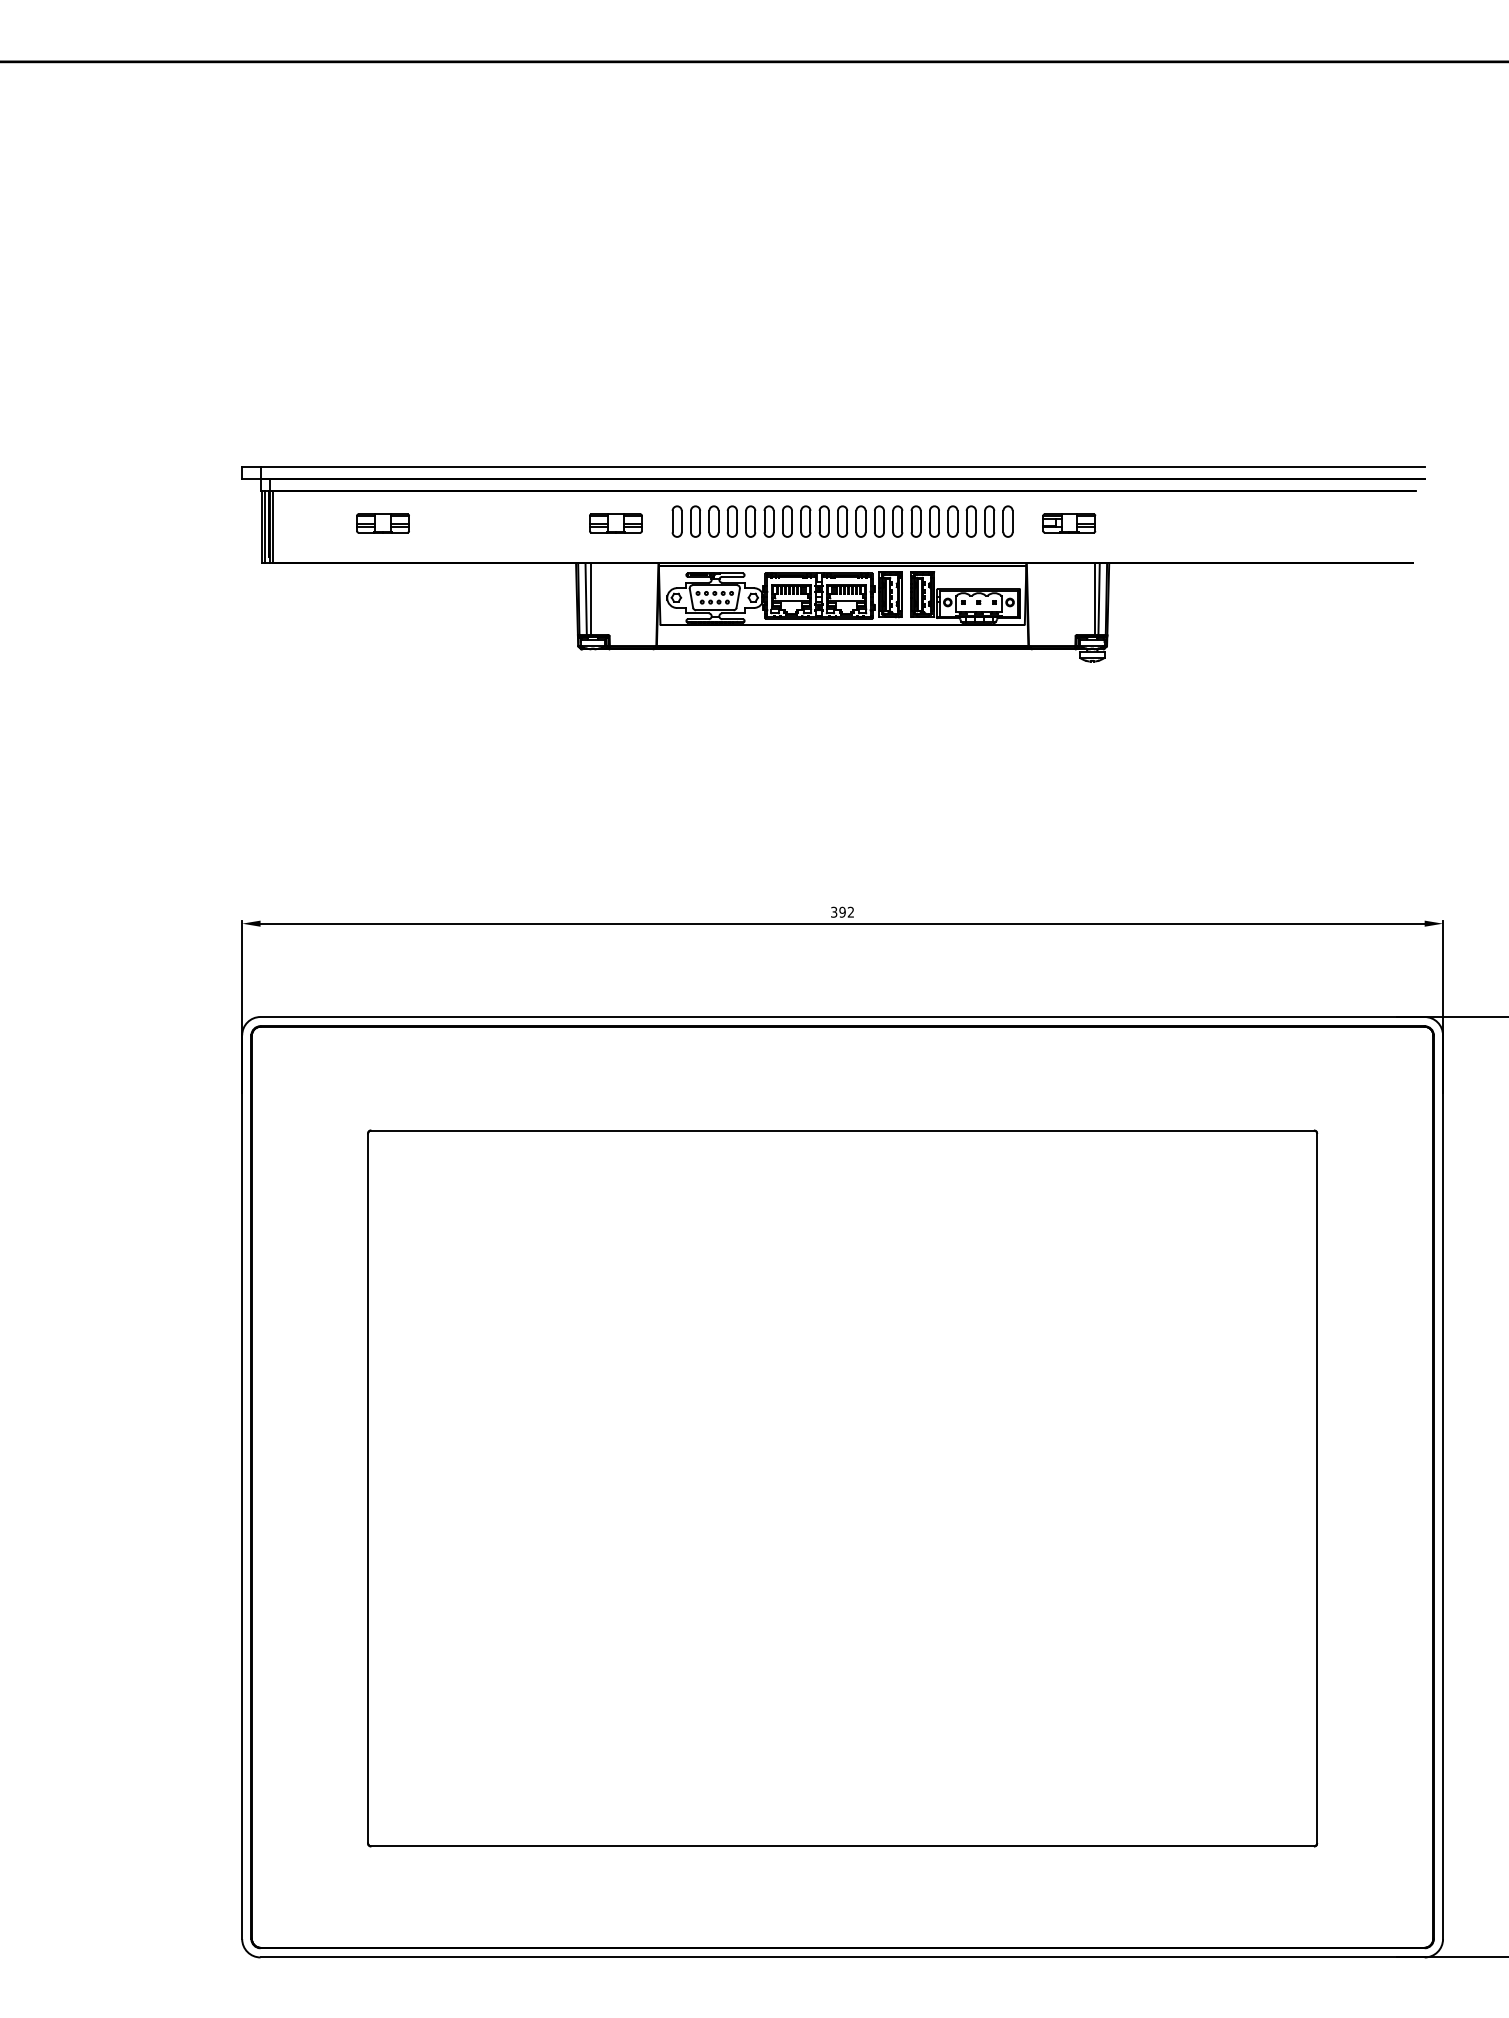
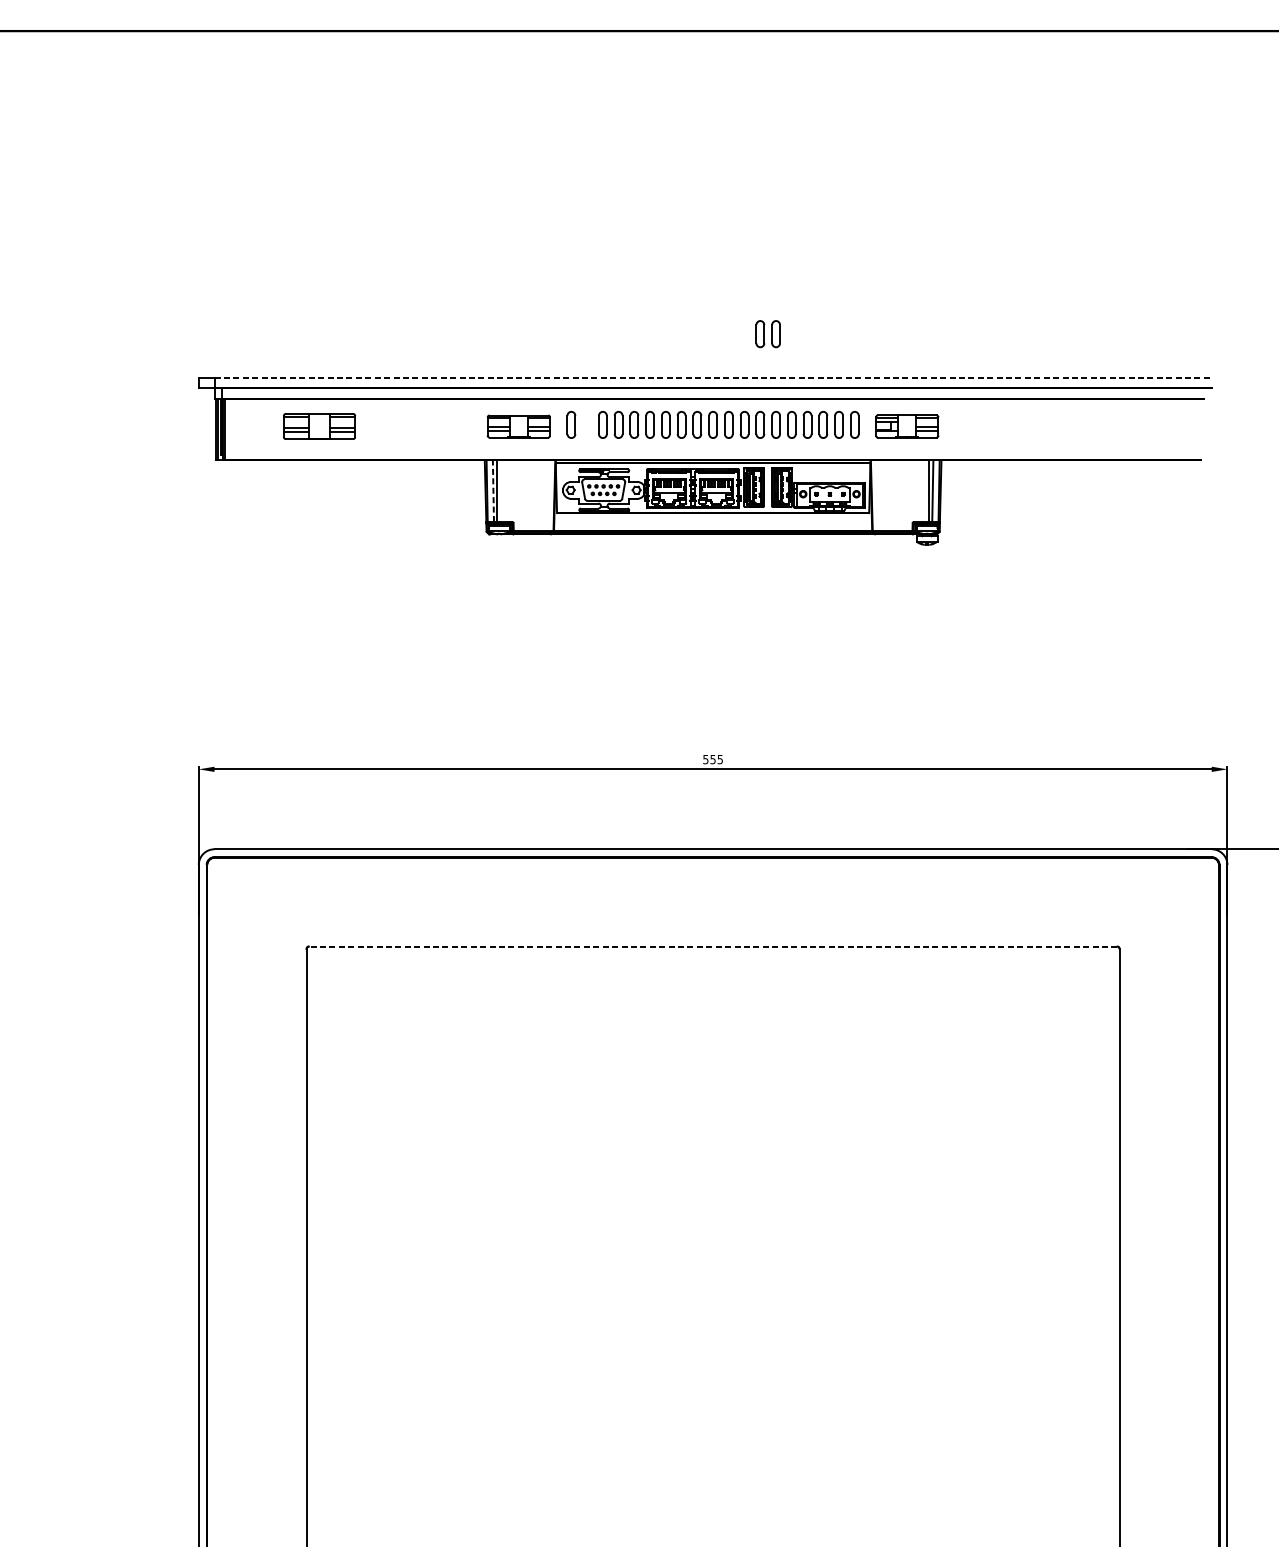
part: (906, 415) -> (767, 334), added
line: (843, 466) -> (713, 377), solid -> dashed
part: (695, 521) -> (587, 424), removed
part: (382, 523) -> (318, 426), size x1.6
part: (615, 523) -> (518, 426), size x1.4
part: (1069, 523) -> (907, 426), size x1.4
line: (586, 598) -> (493, 490), solid -> dashed
text: (842, 911) -> (713, 758), 392 -> 555
line: (842, 1130) -> (713, 946), solid -> dashed

